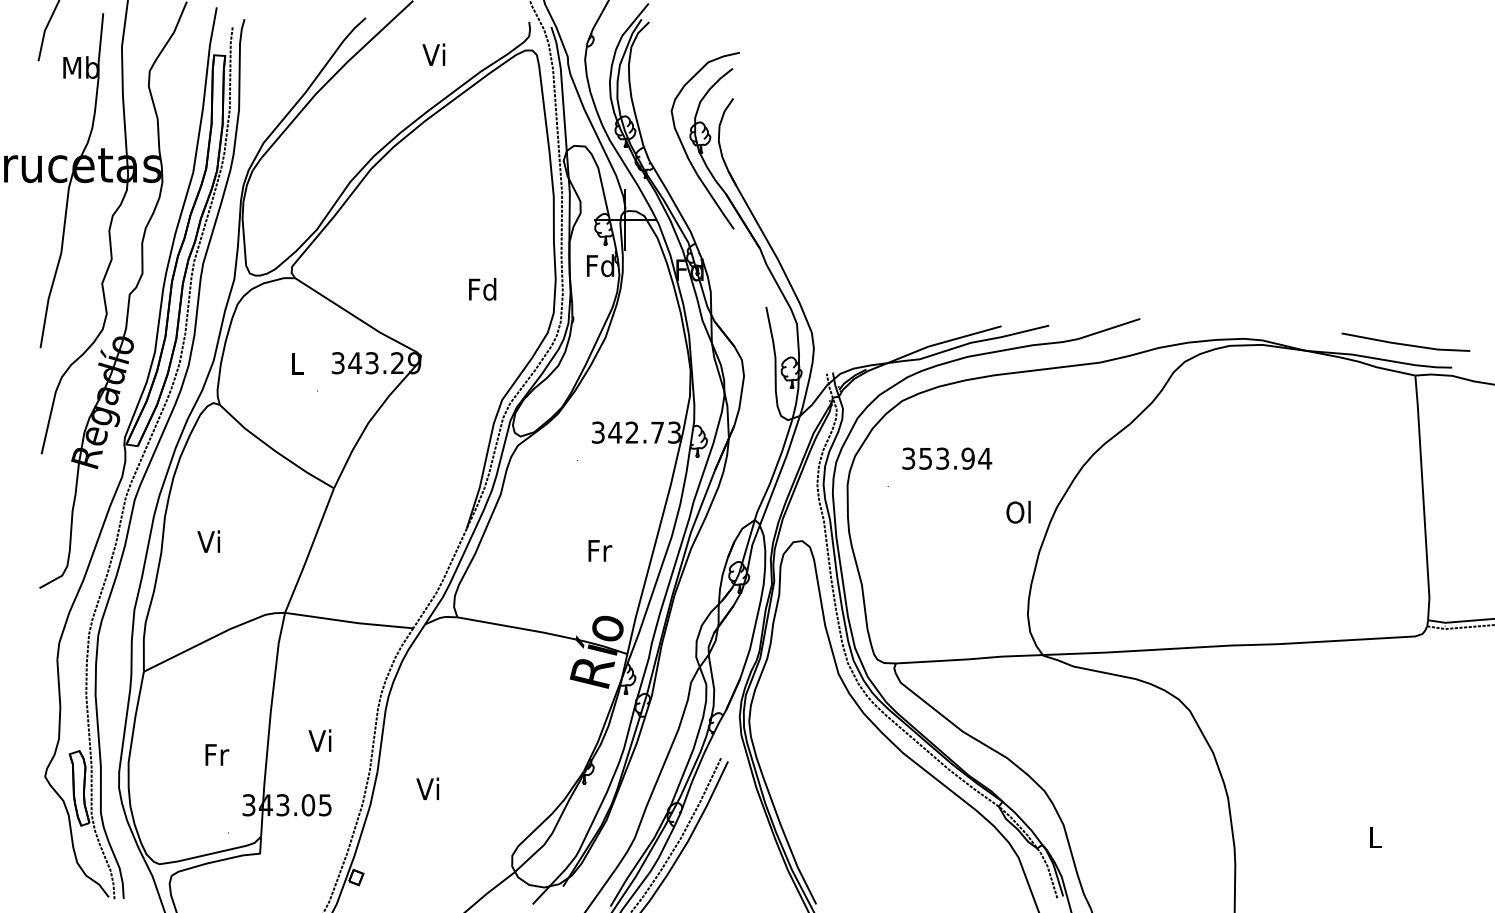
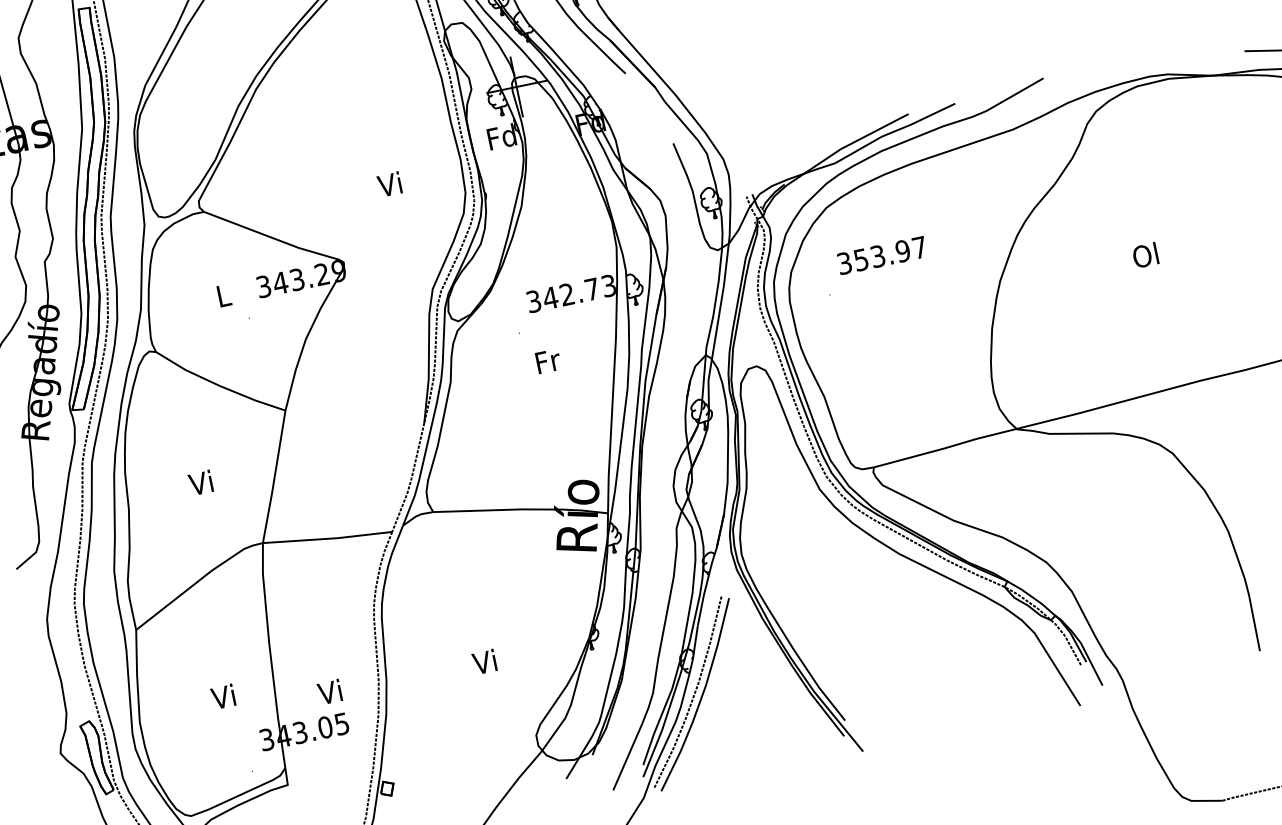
text: (482, 288) -> (390, 183), Fd -> Vi
text: (985, 458) -> (919, 247), 353.94 -> 353.97
text: (1018, 511) -> (1145, 254), moved
text: (208, 541) -> (200, 482), moved
text: (600, 550) -> (548, 360), moved
text: (319, 740) -> (329, 692), moved
text: (216, 754) -> (224, 696), Fr -> Vi
text: (427, 788) -> (484, 661), moved

